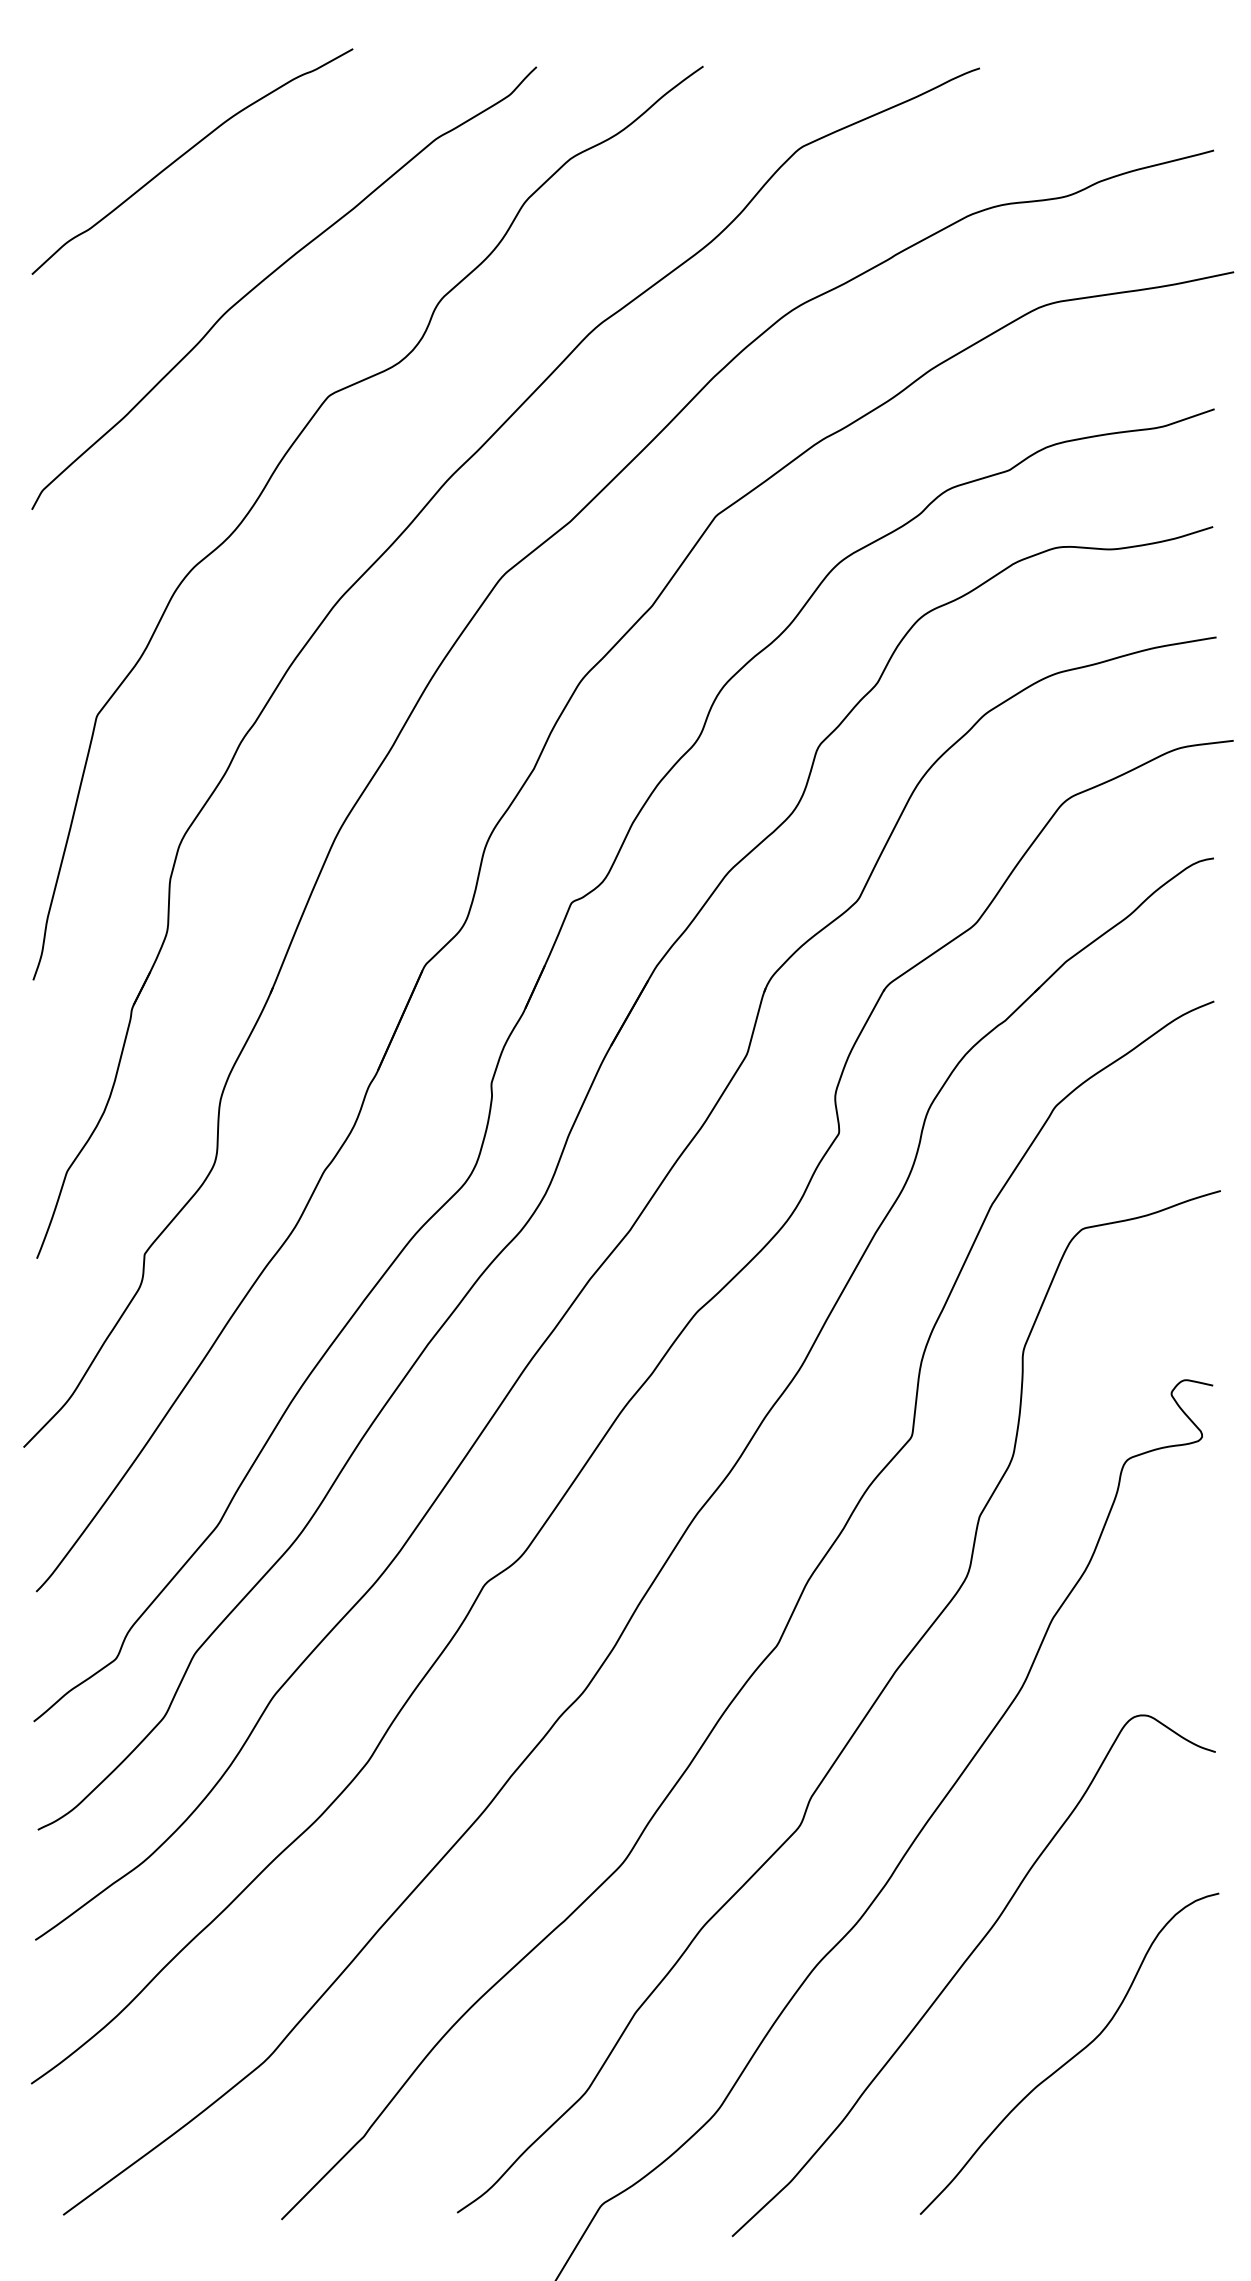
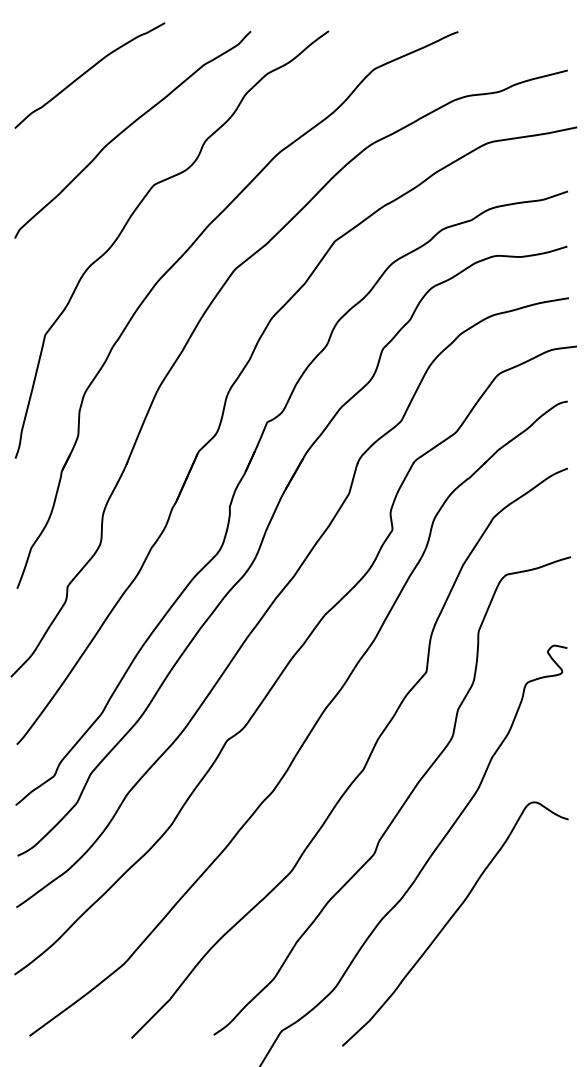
curve: (1072, 2055) -> (501, 961), removed

